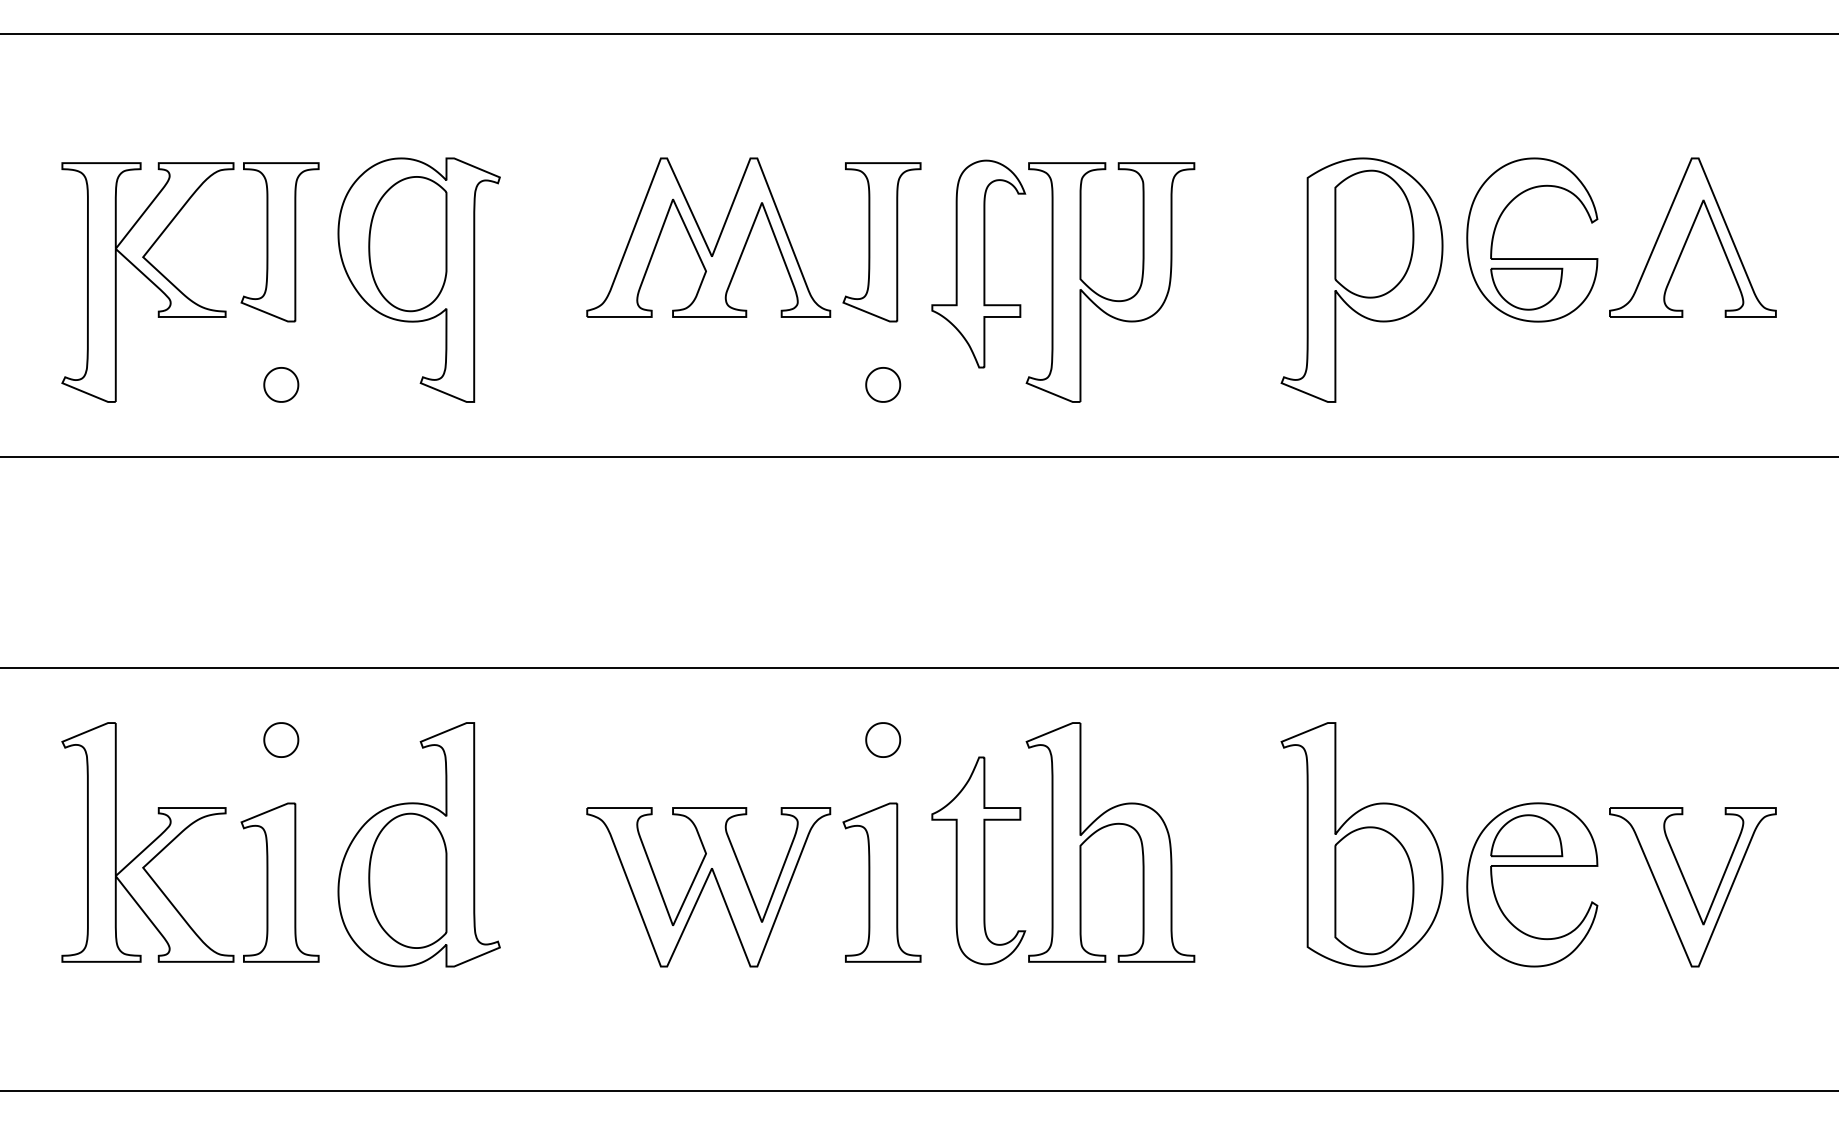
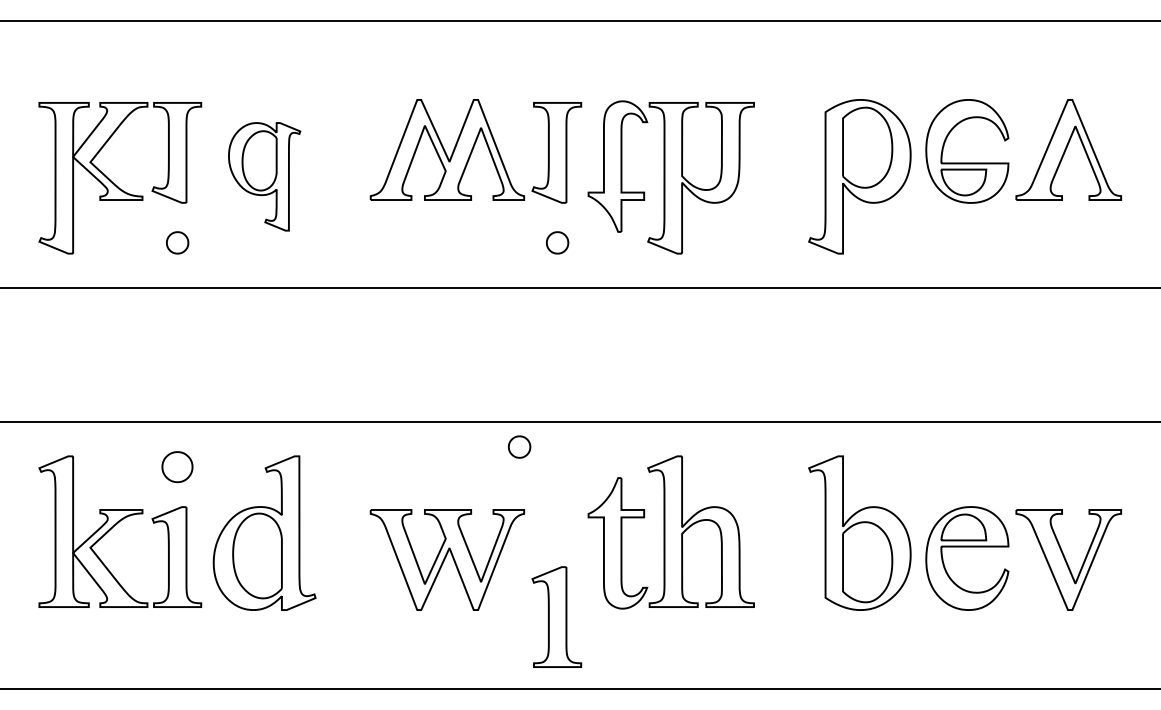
part: (418, 279) -> (264, 176), size x0.7
part: (281, 739) -> (177, 466), size x1.4
part: (883, 739) -> (519, 446), moved
part: (881, 881) -> (556, 616), moved

